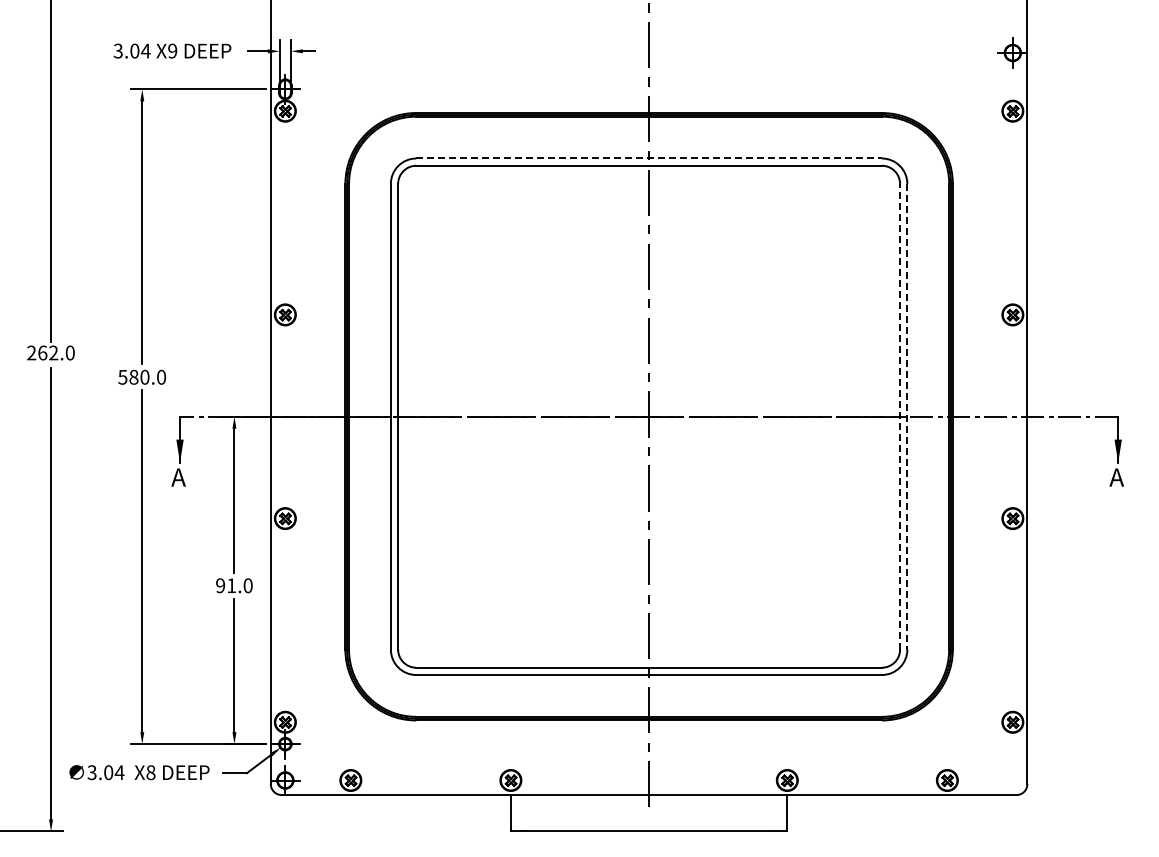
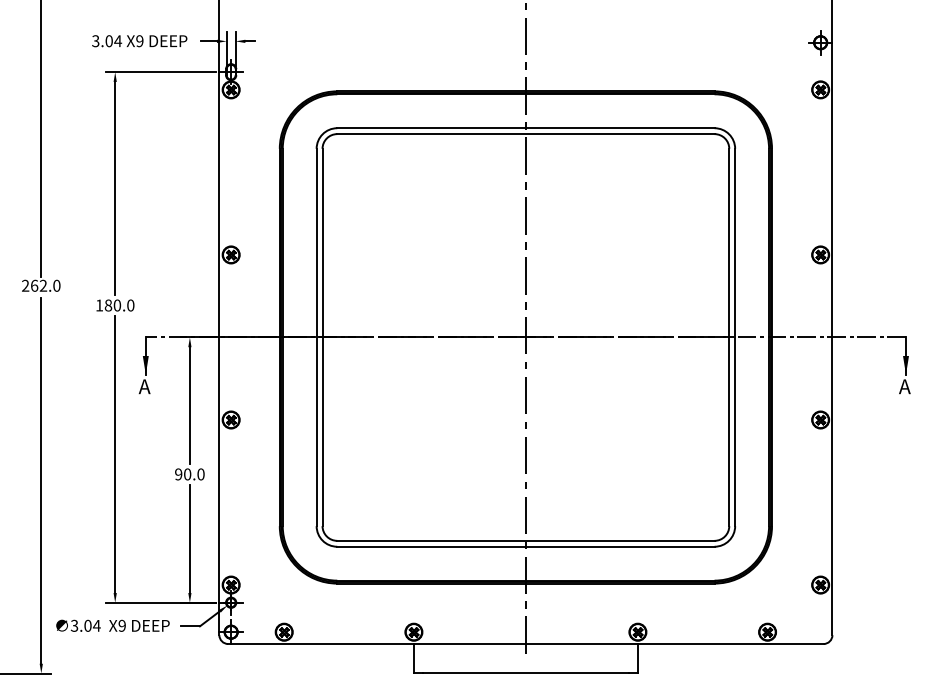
line: (649, 158) -> (526, 128), dashed -> solid
text: (122, 377) -> (99, 305), 580.0 -> 180.0
line: (900, 416) -> (729, 337), dashed -> solid
line: (907, 416) -> (735, 337), dashed -> solid
text: (231, 585) -> (187, 474), 91.0 -> 90.0
text: (150, 772) -> (121, 625), X8 -> X9

